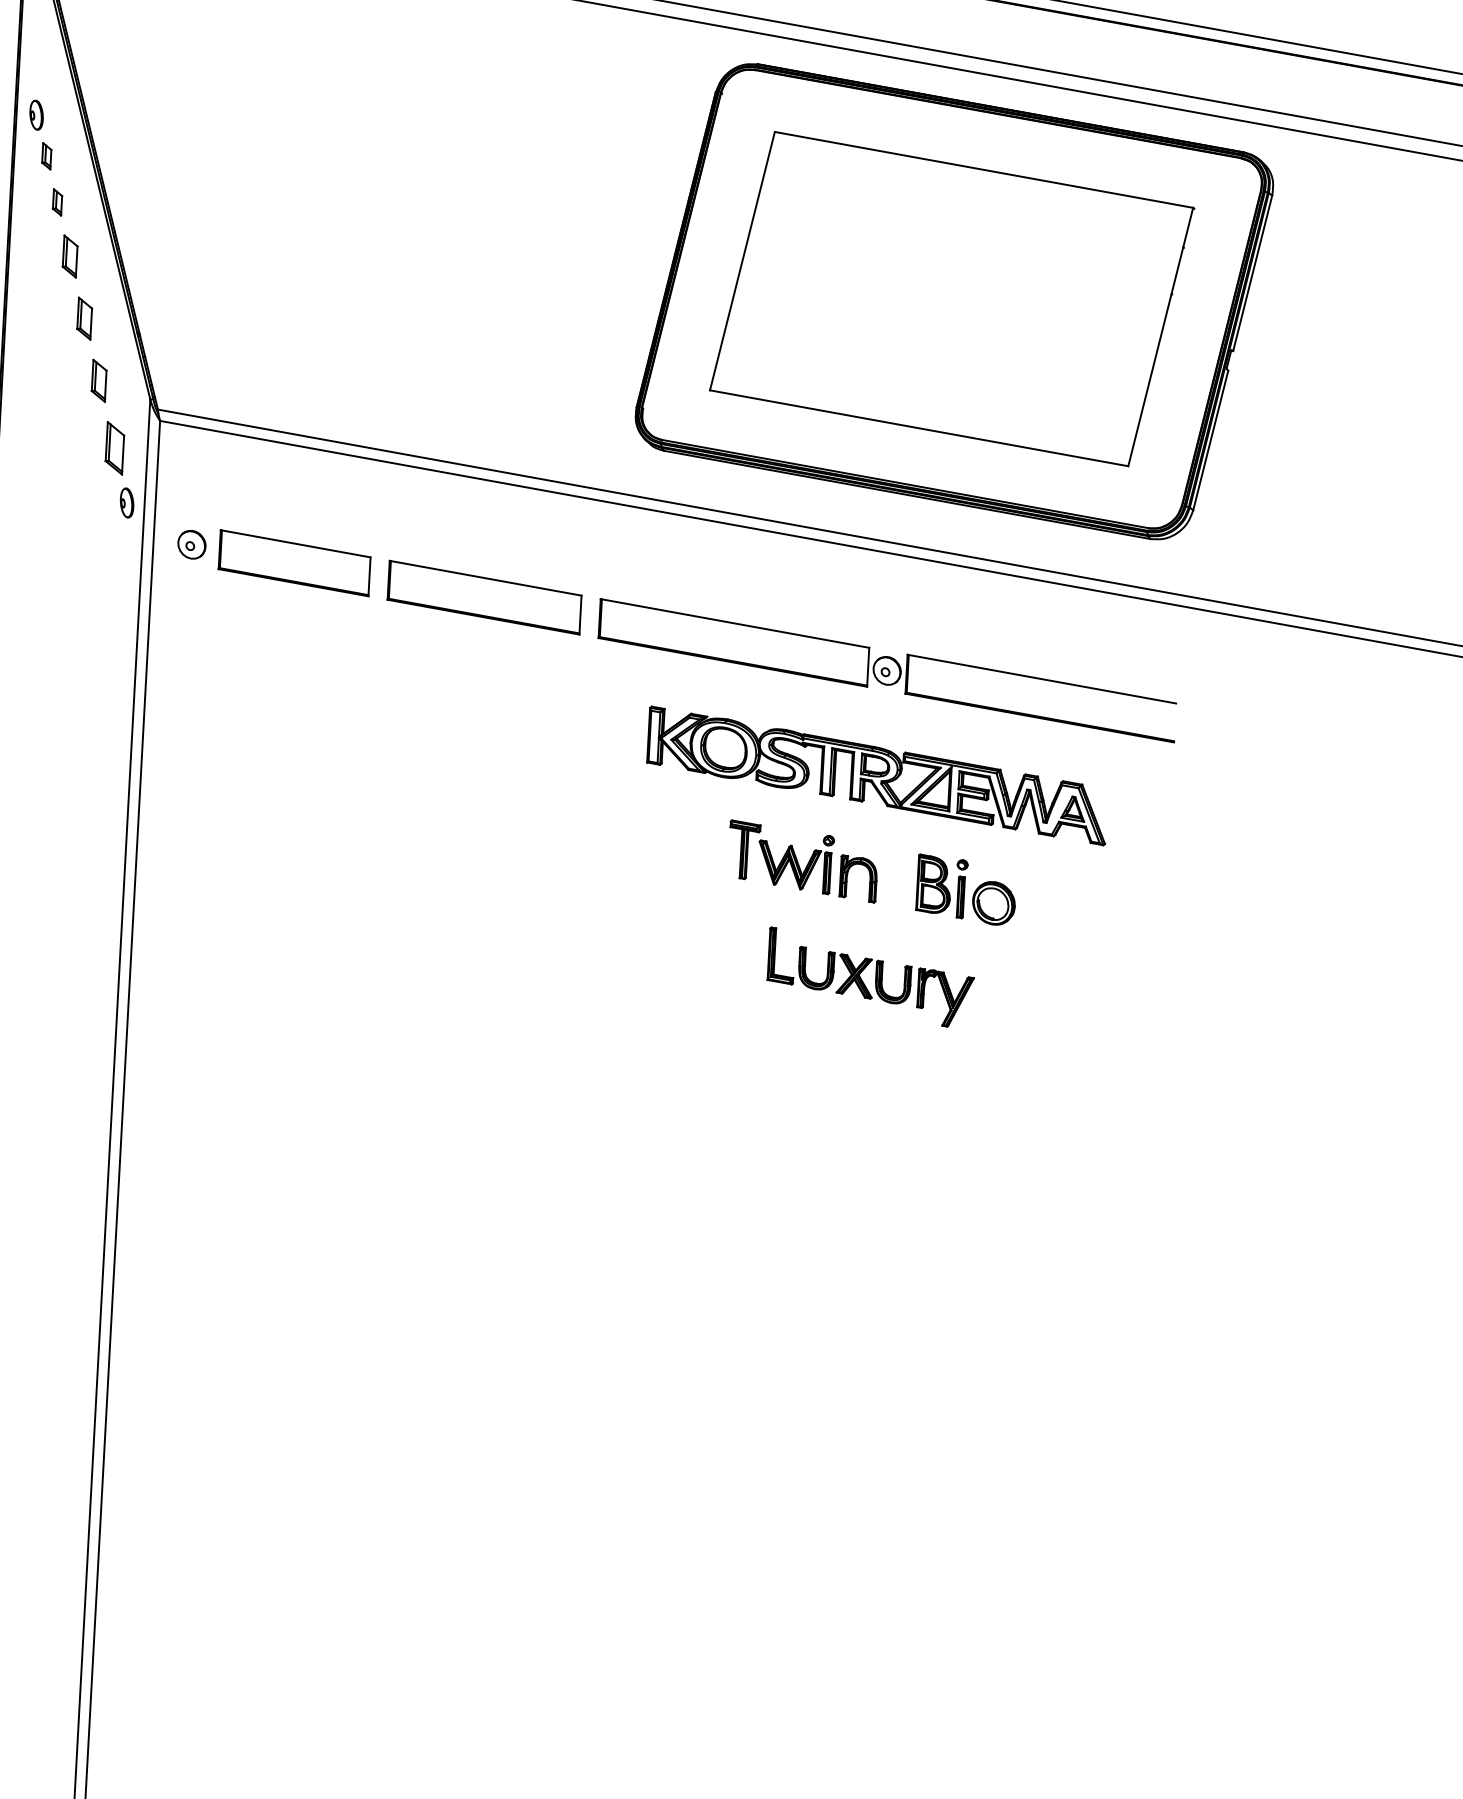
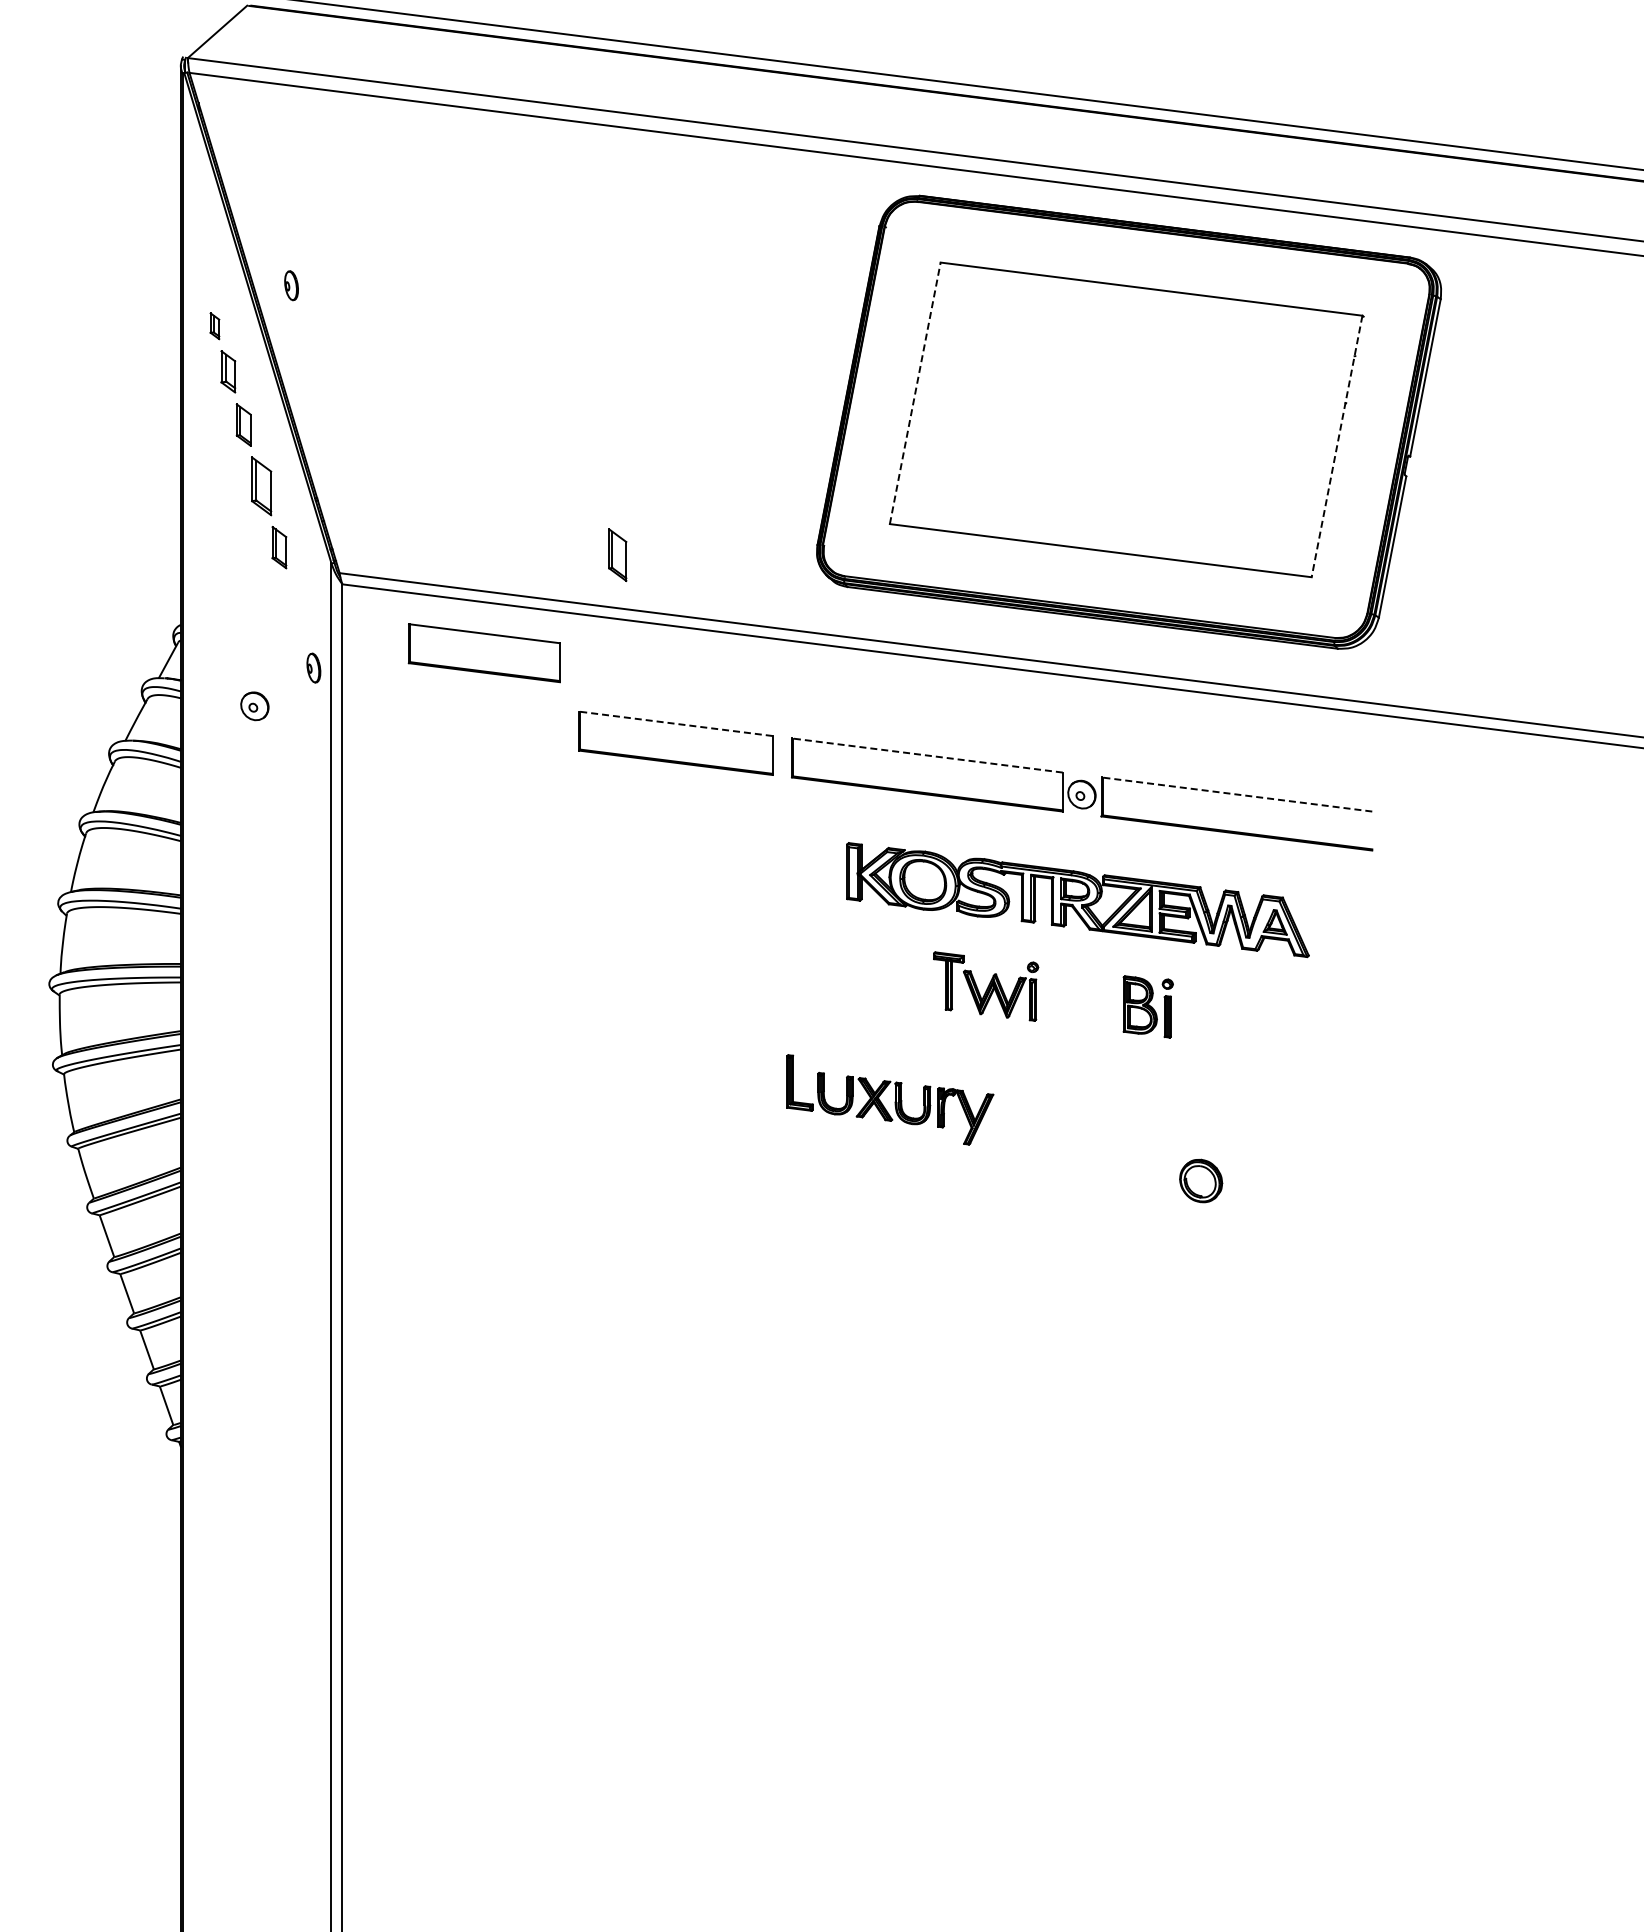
part: (36, 114) -> (291, 285), moved
part: (56, 202) -> (227, 371), size x1.6
line: (742, 260) -> (915, 392), solid -> dashed
part: (84, 318) -> (261, 486), size x1.4
line: (1160, 337) -> (1336, 446), solid -> dashed
part: (114, 447) -> (617, 554), moved
part: (191, 544) -> (254, 706), moved
part: (293, 563) -> (483, 653), moved
line: (485, 577) -> (675, 723), solid -> dashed
line: (734, 623) -> (926, 755), solid -> dashed
line: (1041, 679) -> (1236, 794), solid -> dashed
part: (847, 877) -> (1053, 1003), removed
part: (994, 902) -> (1201, 1180), moved
part: (871, 977) -> (890, 1099), moved

